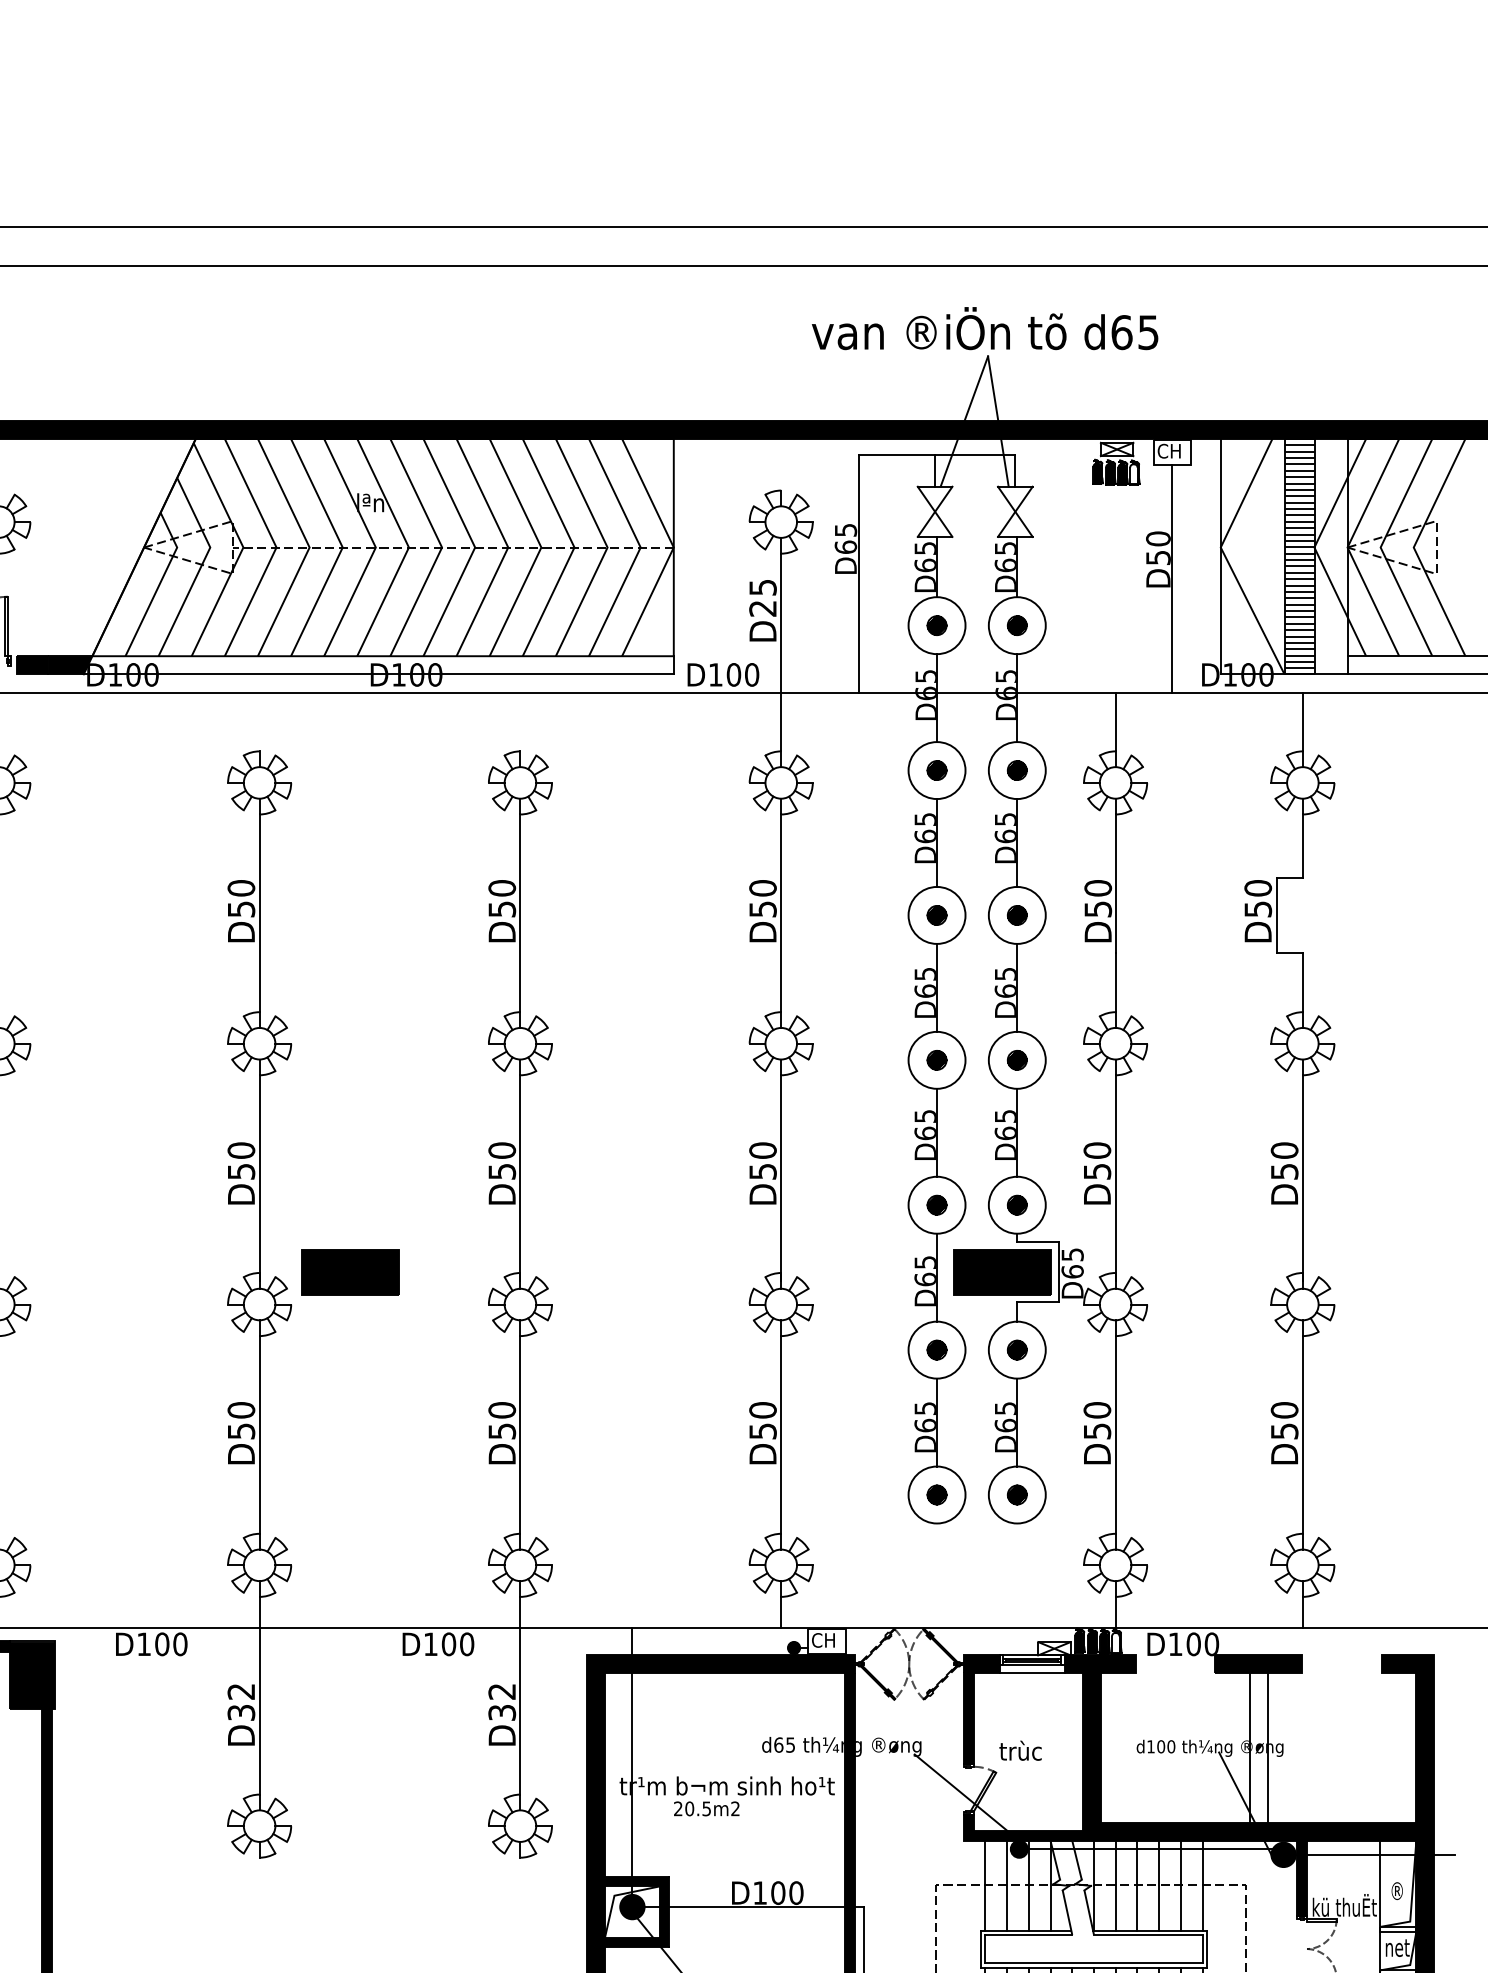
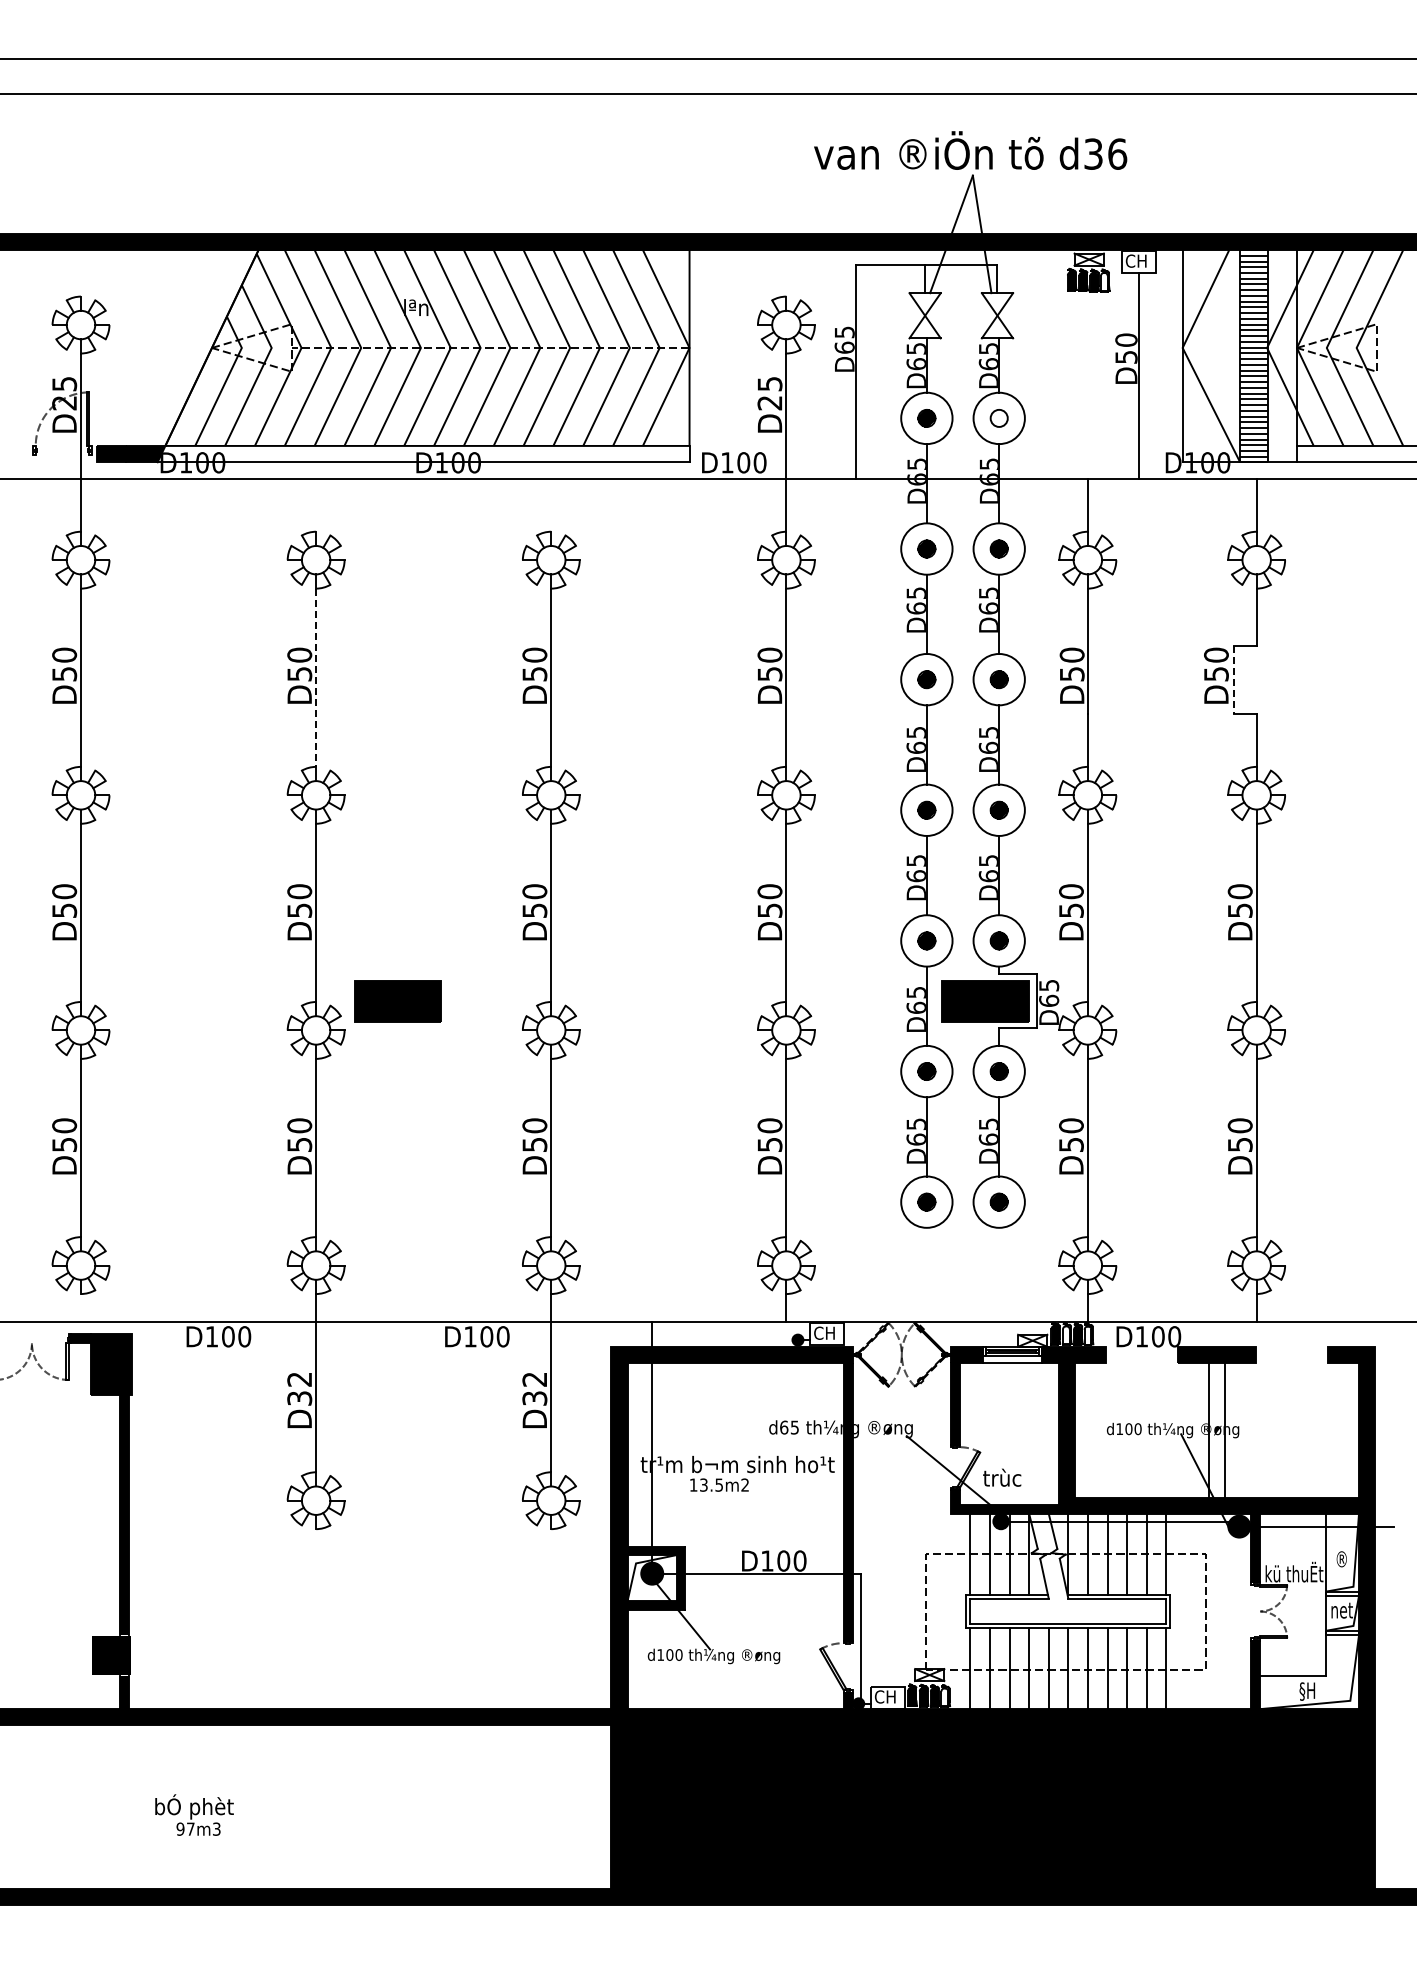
text: (1135, 331) -> (1105, 153), d65 -> d36
hatch: (1016, 624) -> (998, 417), removed
line: (260, 914) -> (316, 678), solid -> dashed
line: (1277, 916) -> (1233, 680), solid -> dashed
fill: (1090, 1642) -> (1065, 1335), removed
text: (1020, 1750) -> (1002, 1477), moved
text: (683, 1808) -> (698, 1484), 20.5m2 -> 13.5m2

